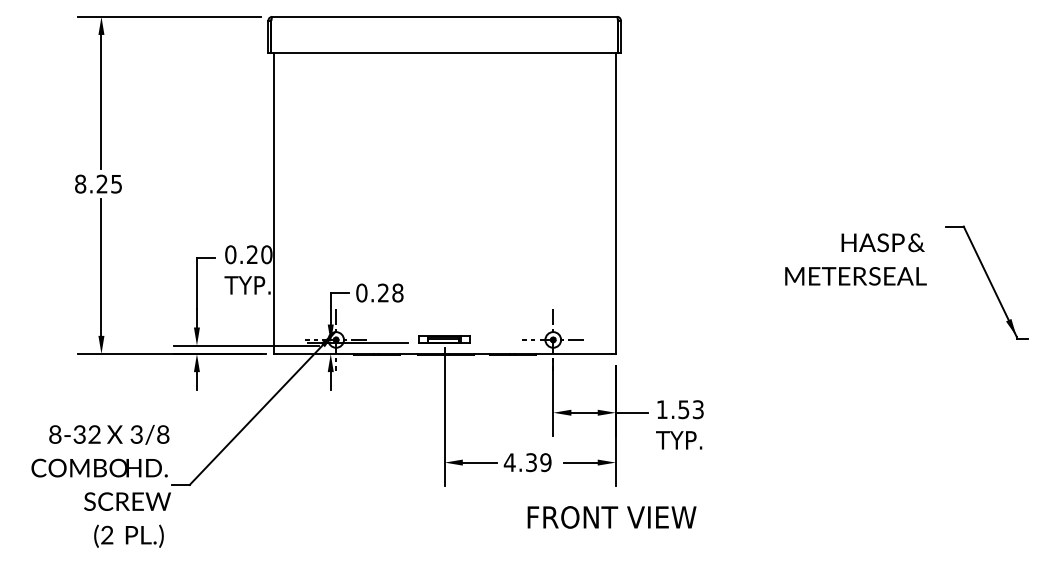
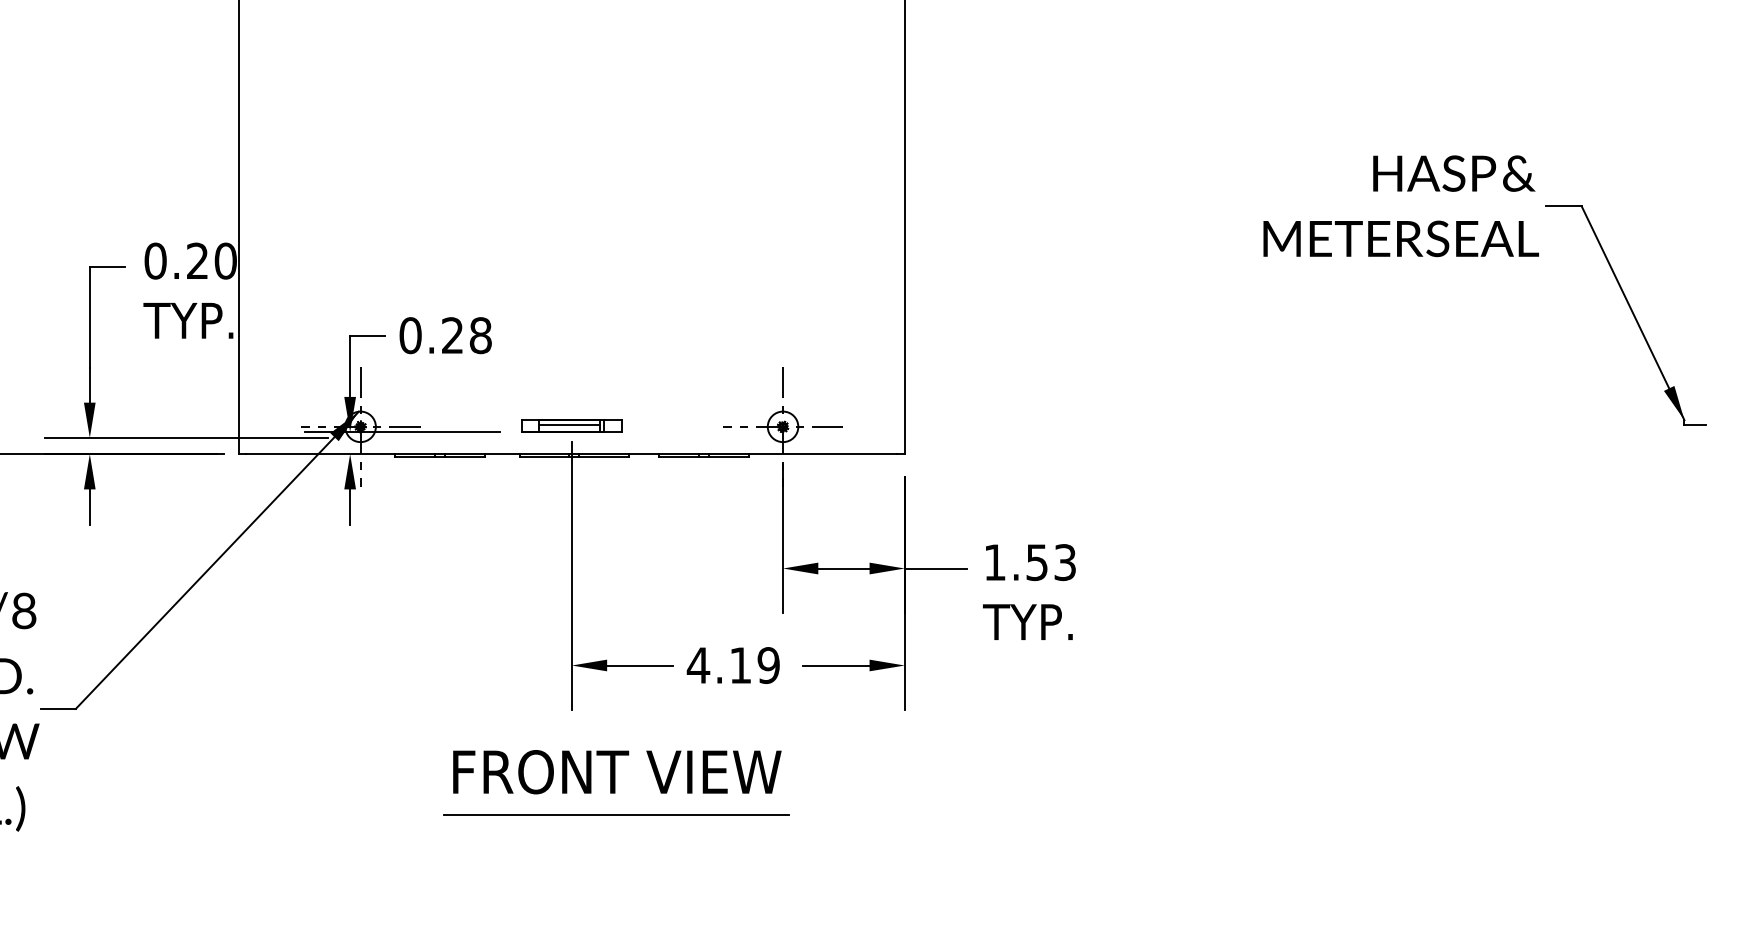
text: (855, 259) -> (1400, 206), moved
text: (531, 462) -> (740, 665), 4.39 -> 4.19
text: (611, 517) -> (616, 772), moved
line: (467, 539) -> (616, 815), added

